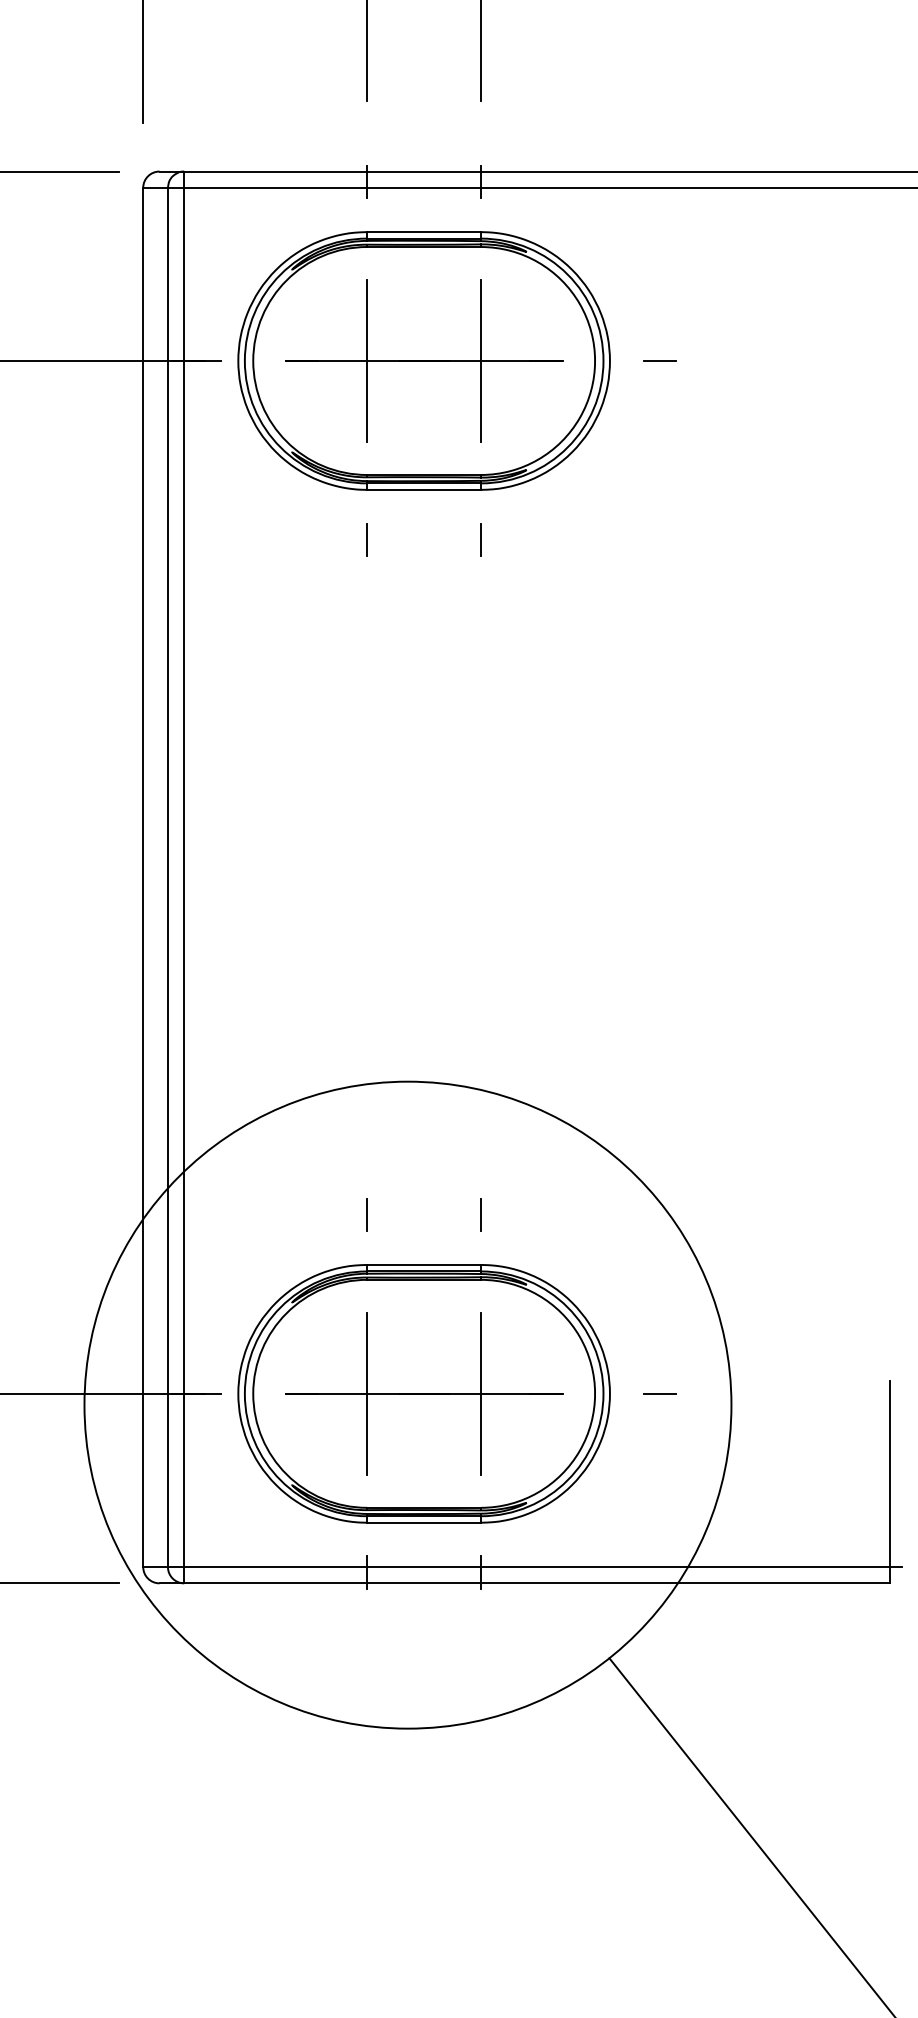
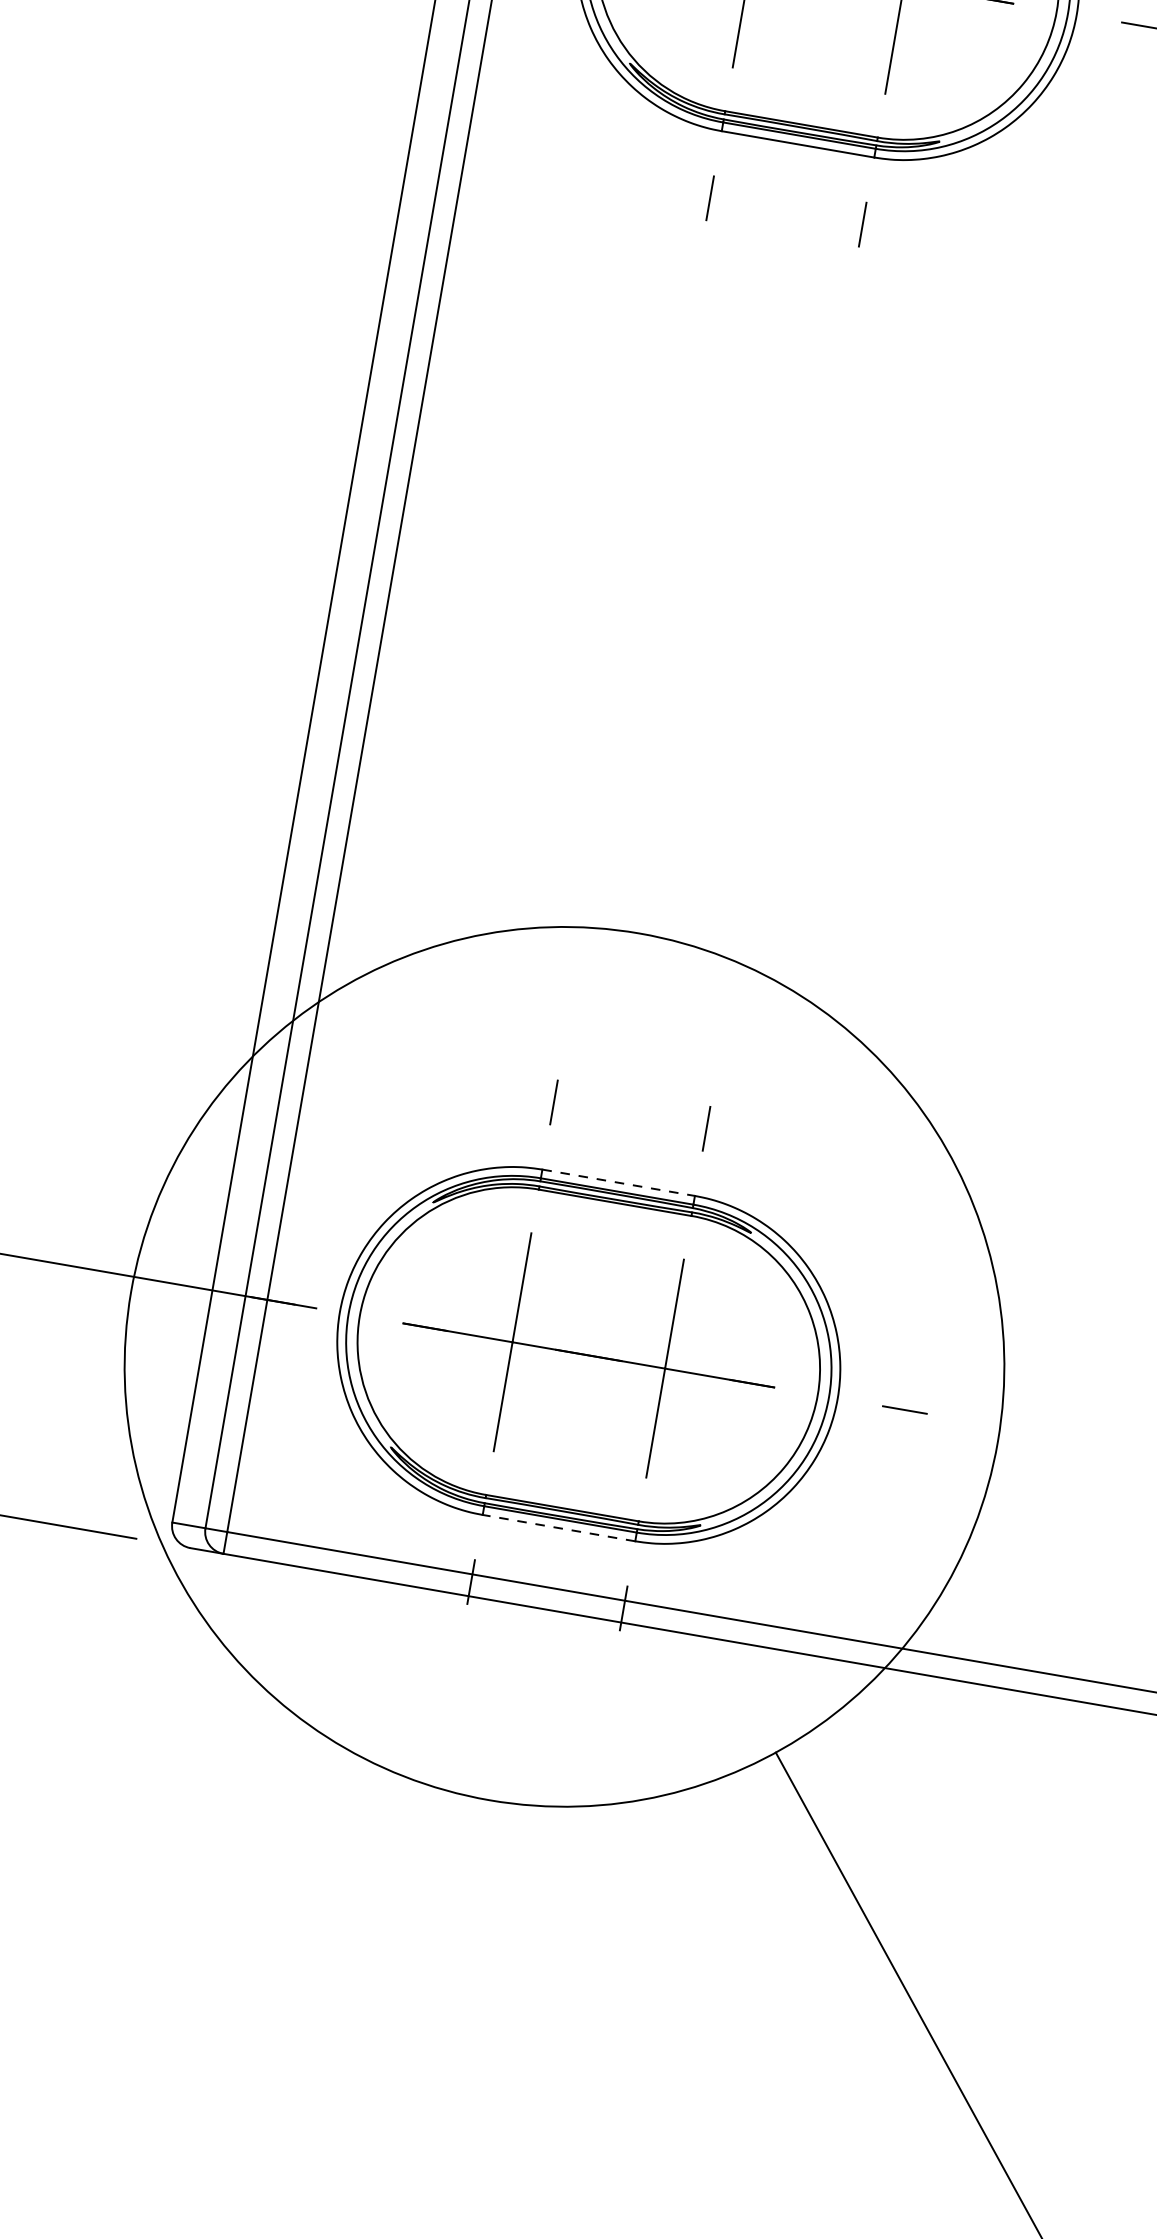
line: (424, 1264) -> (619, 1182), solid -> dashed
line: (424, 1522) -> (559, 1527), solid -> dashed

